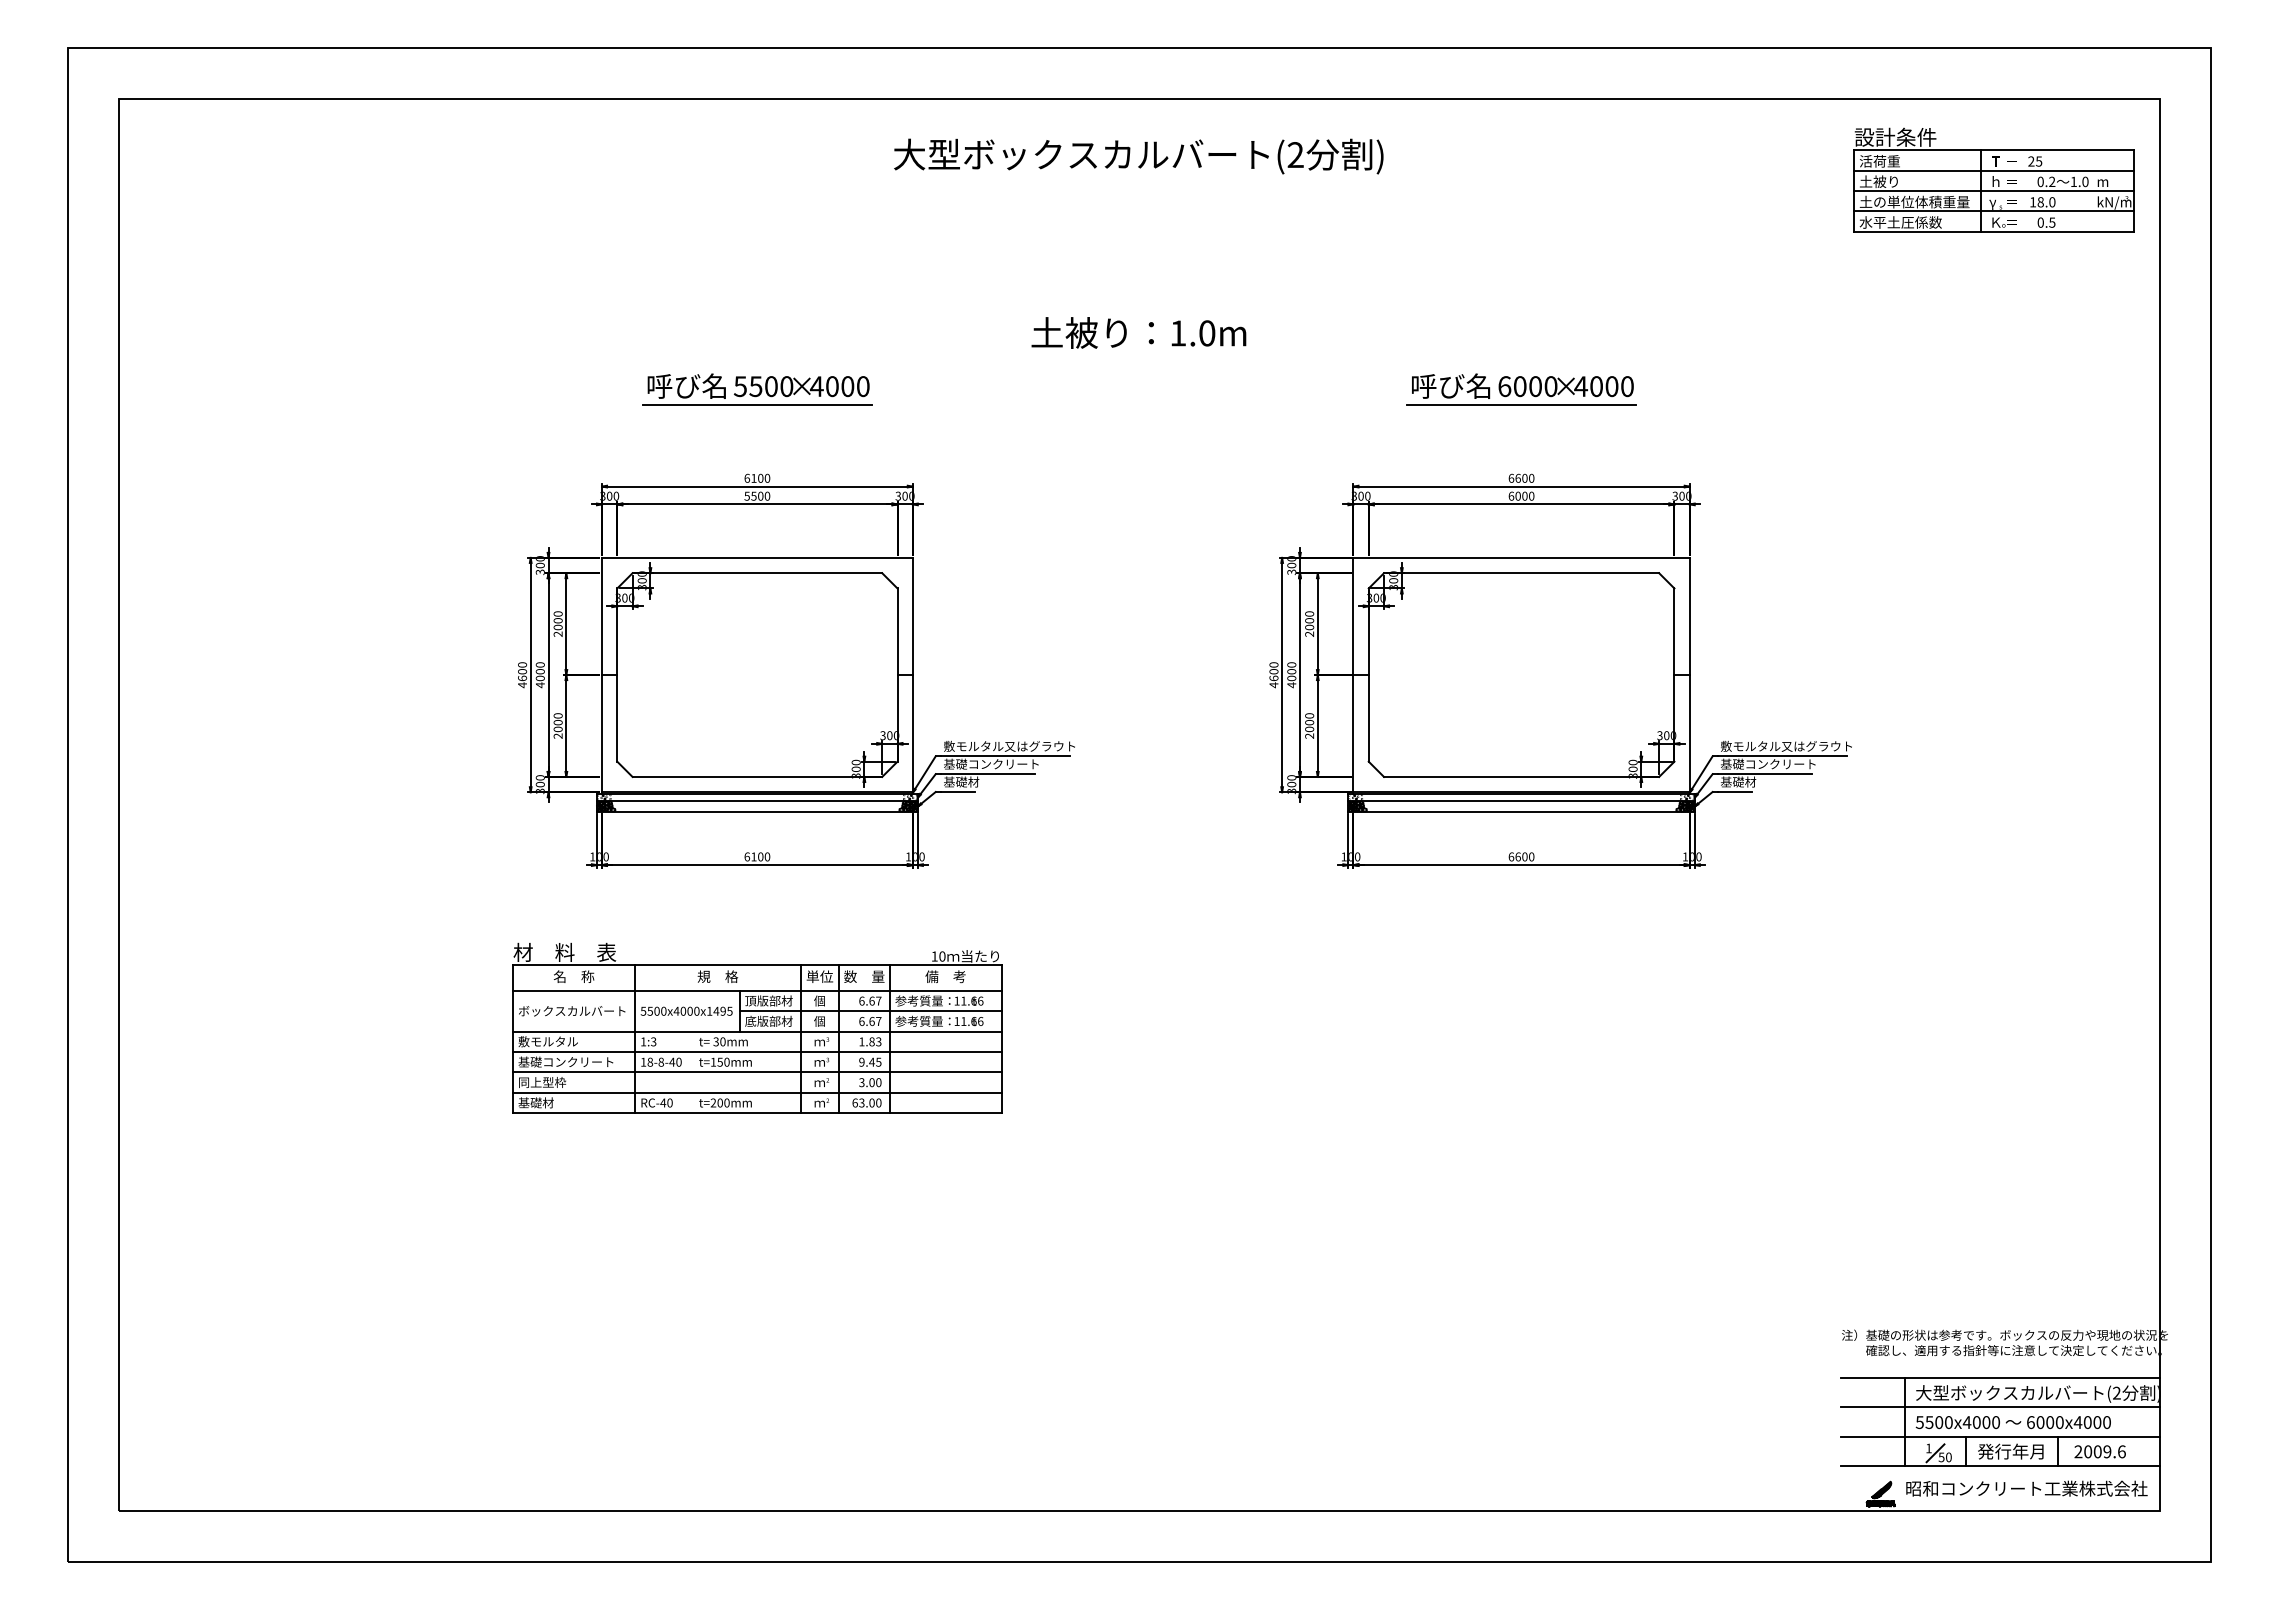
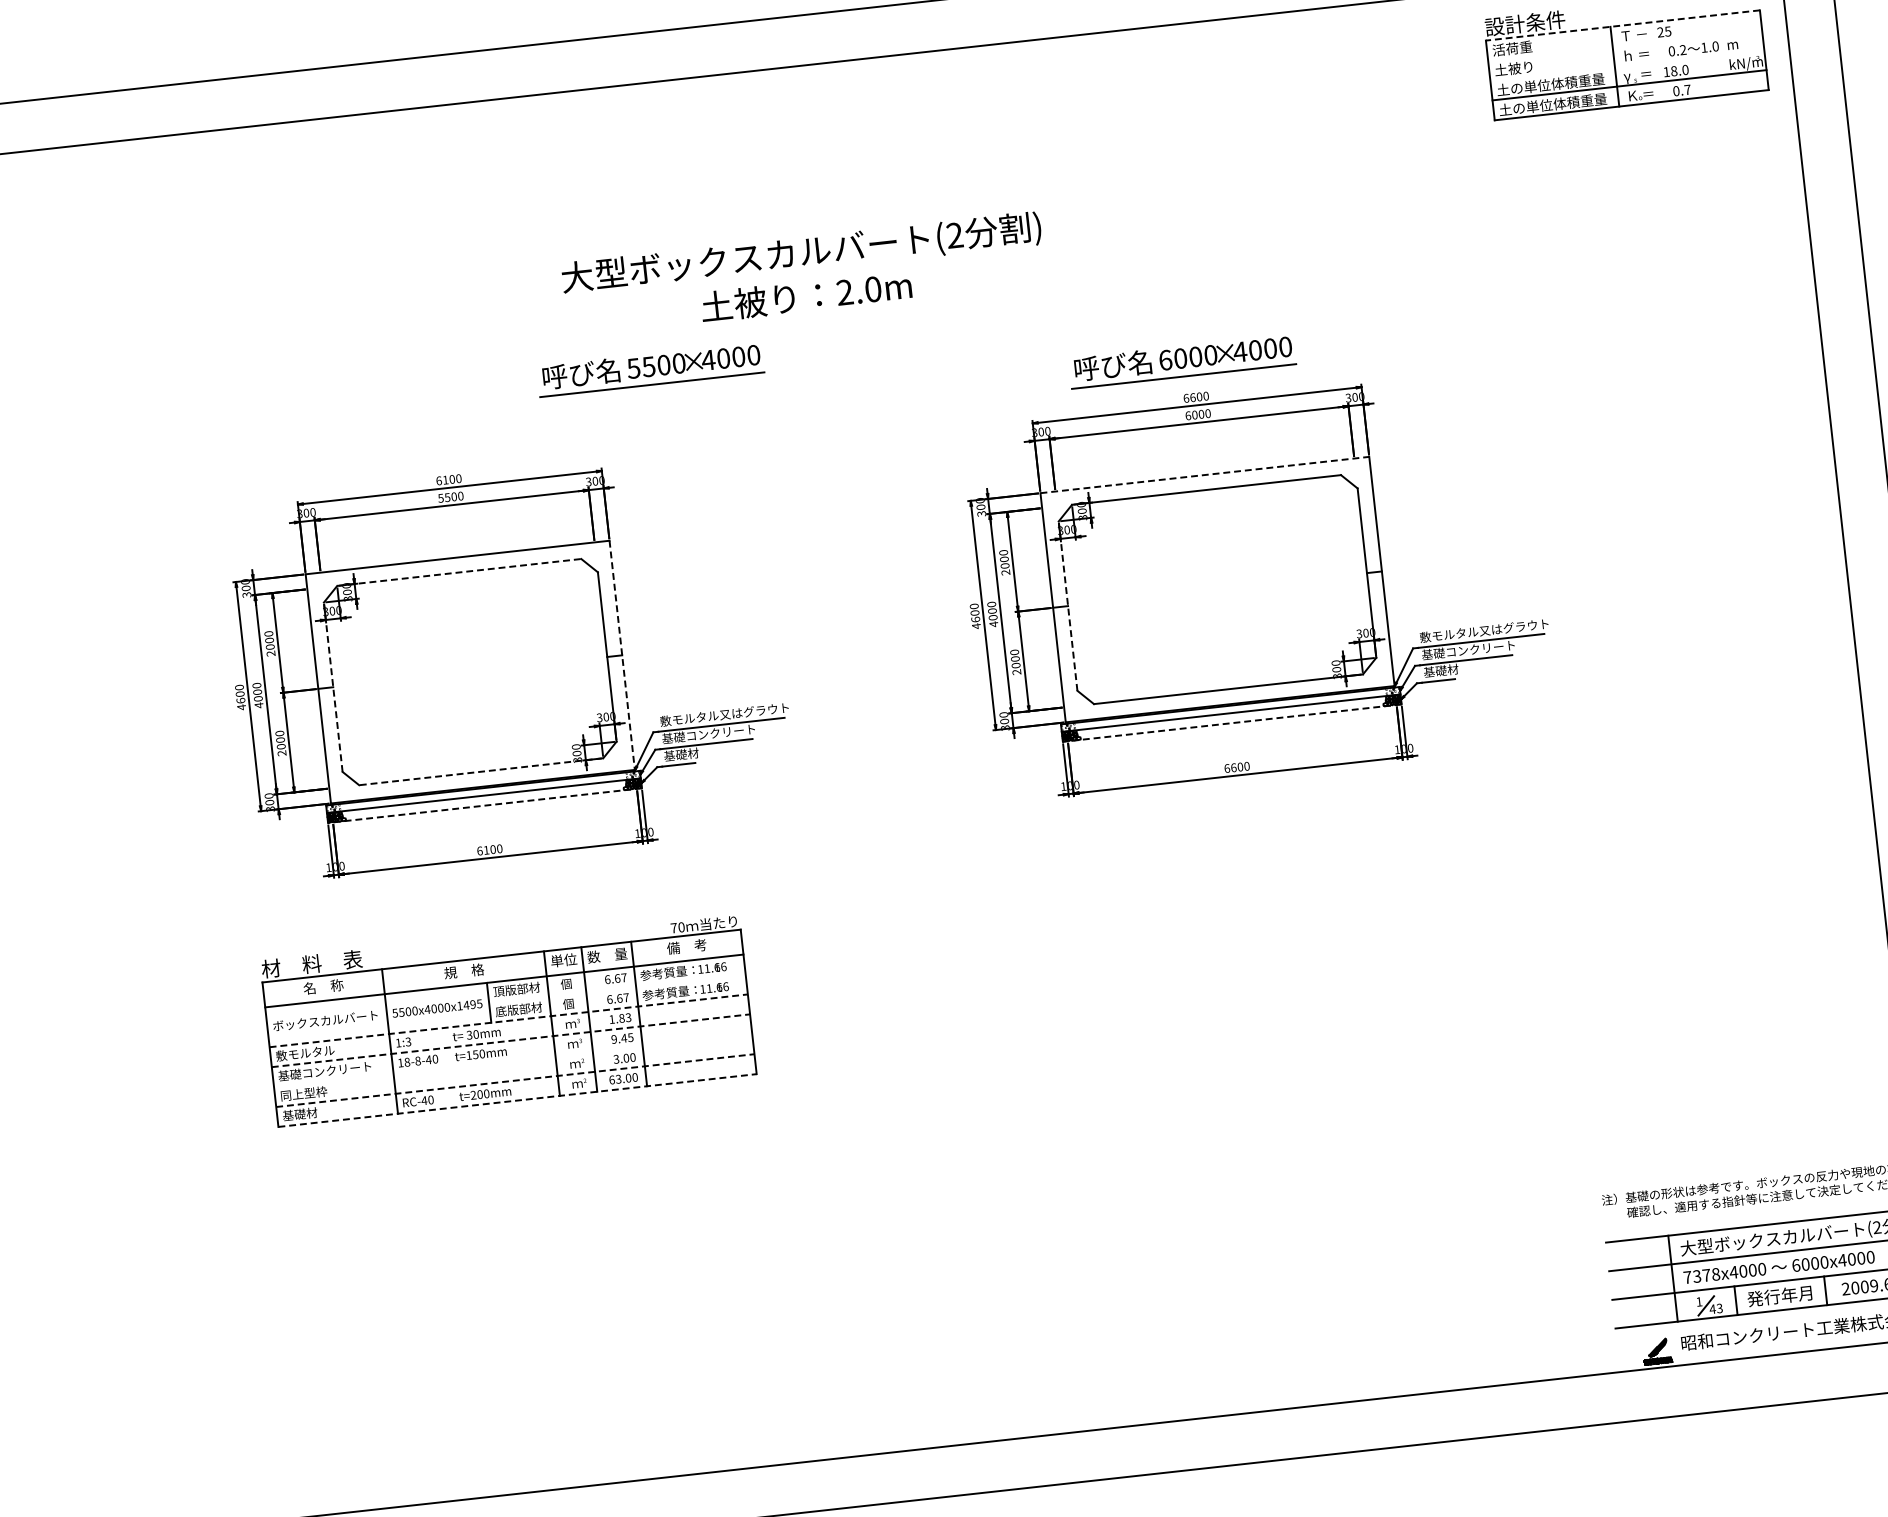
line: (1993, 150) -> (1622, 25), solid -> dashed
text: (1138, 156) -> (801, 253), moved
line: (1994, 170) -> (1625, 45), removed
line: (1994, 191) -> (1627, 65), removed
text: (1914, 222) -> (1552, 104), 水平土圧係数 -> 土の単位体積重量
text: (2052, 222) -> (1687, 89), 0.5 -> 0.7
text: (1178, 333) -> (845, 292), 1.0m -> 2.0m
part: (757, 389) -> (650, 369), moved
part: (1521, 389) -> (1182, 361), moved
line: (1522, 557) -> (1205, 474), solid -> dashed
line: (757, 573) -> (459, 572), solid -> dashed
line: (617, 675) -> (333, 687), solid -> dashed
line: (912, 675) -> (621, 655), solid -> dashed
line: (1368, 675) -> (1067, 606), solid -> dashed
line: (757, 776) -> (481, 771), solid -> dashed
line: (756, 811) -> (484, 805), solid -> dashed
line: (1521, 811) -> (1232, 723), solid -> dashed
text: (934, 956) -> (673, 928), 10 -> 70
line: (870, 1011) -> (617, 988), removed
line: (757, 1031) -> (508, 1020), solid -> dashed
line: (757, 1052) -> (511, 1041), solid -> dashed
line: (756, 1072) -> (512, 1060), removed
line: (757, 1092) -> (515, 1080), solid -> dashed
line: (757, 1113) -> (517, 1100), solid -> dashed
text: (1933, 1422) -> (1701, 1276), 5500x4000 -> 7378x4000
text: (1944, 1457) -> (1715, 1309), 50 -> 43

